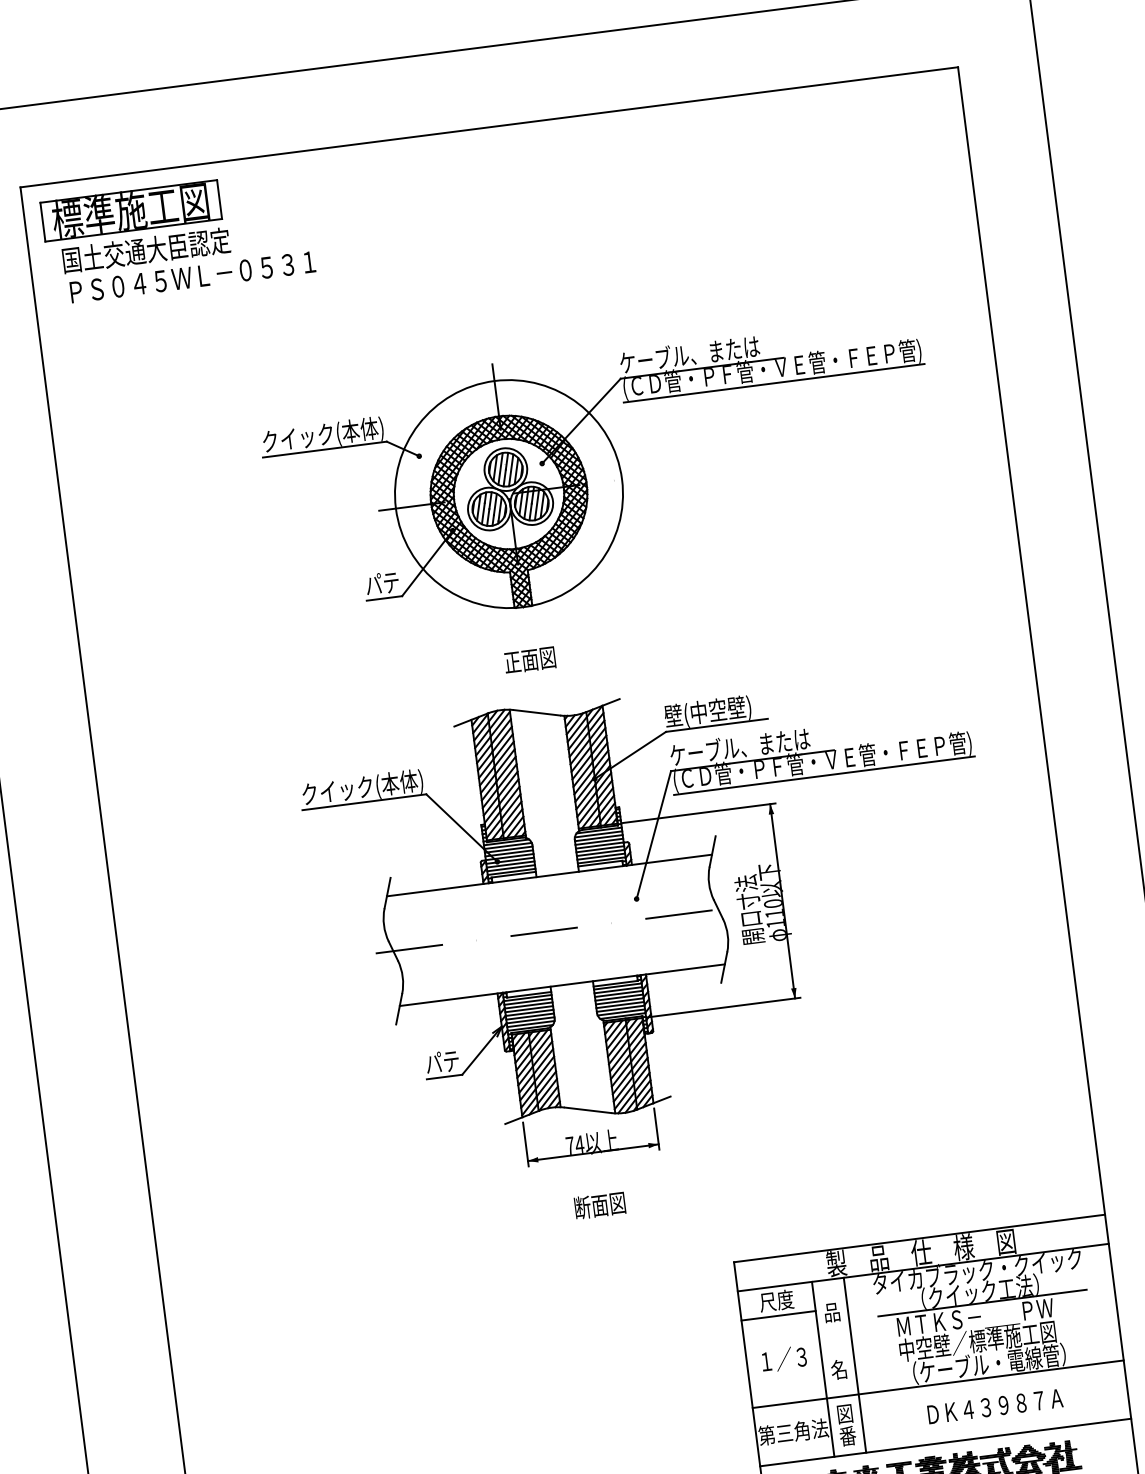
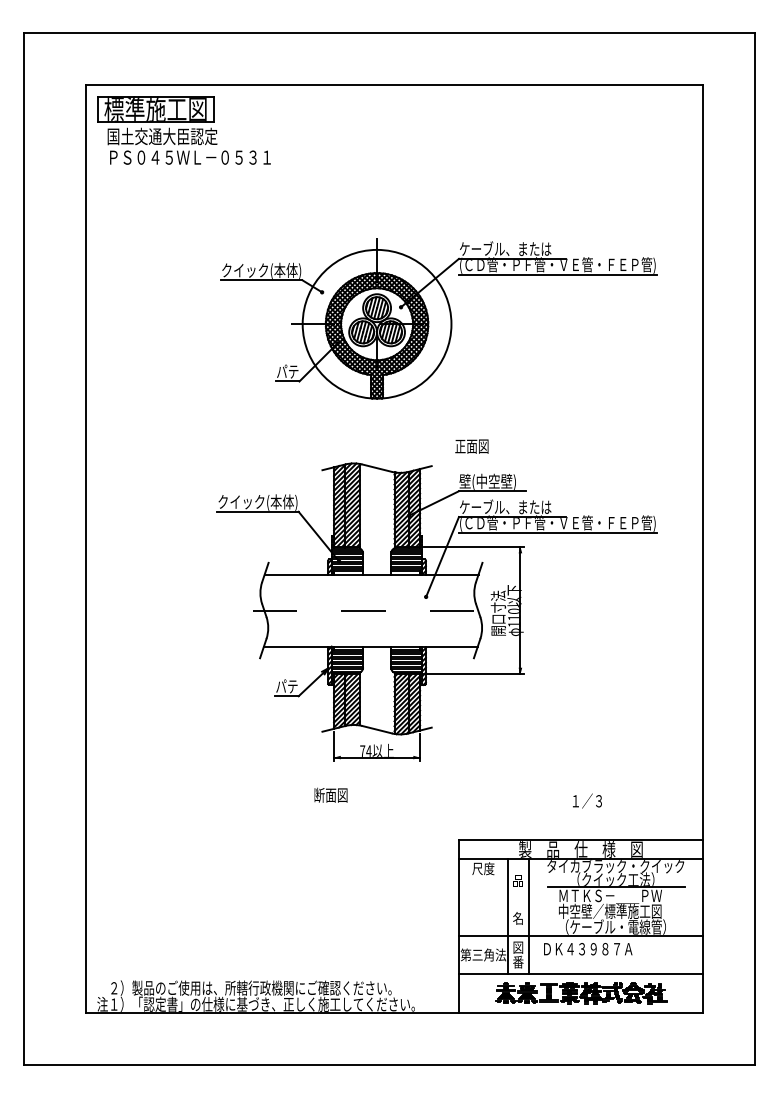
text: (529, 660) -> (471, 446), moved
text: (599, 1204) -> (330, 794), moved
line: (778, 1315) -> (483, 878), removed
text: (784, 1358) -> (587, 800), moved
text: (995, 1406) -> (588, 949), moved

